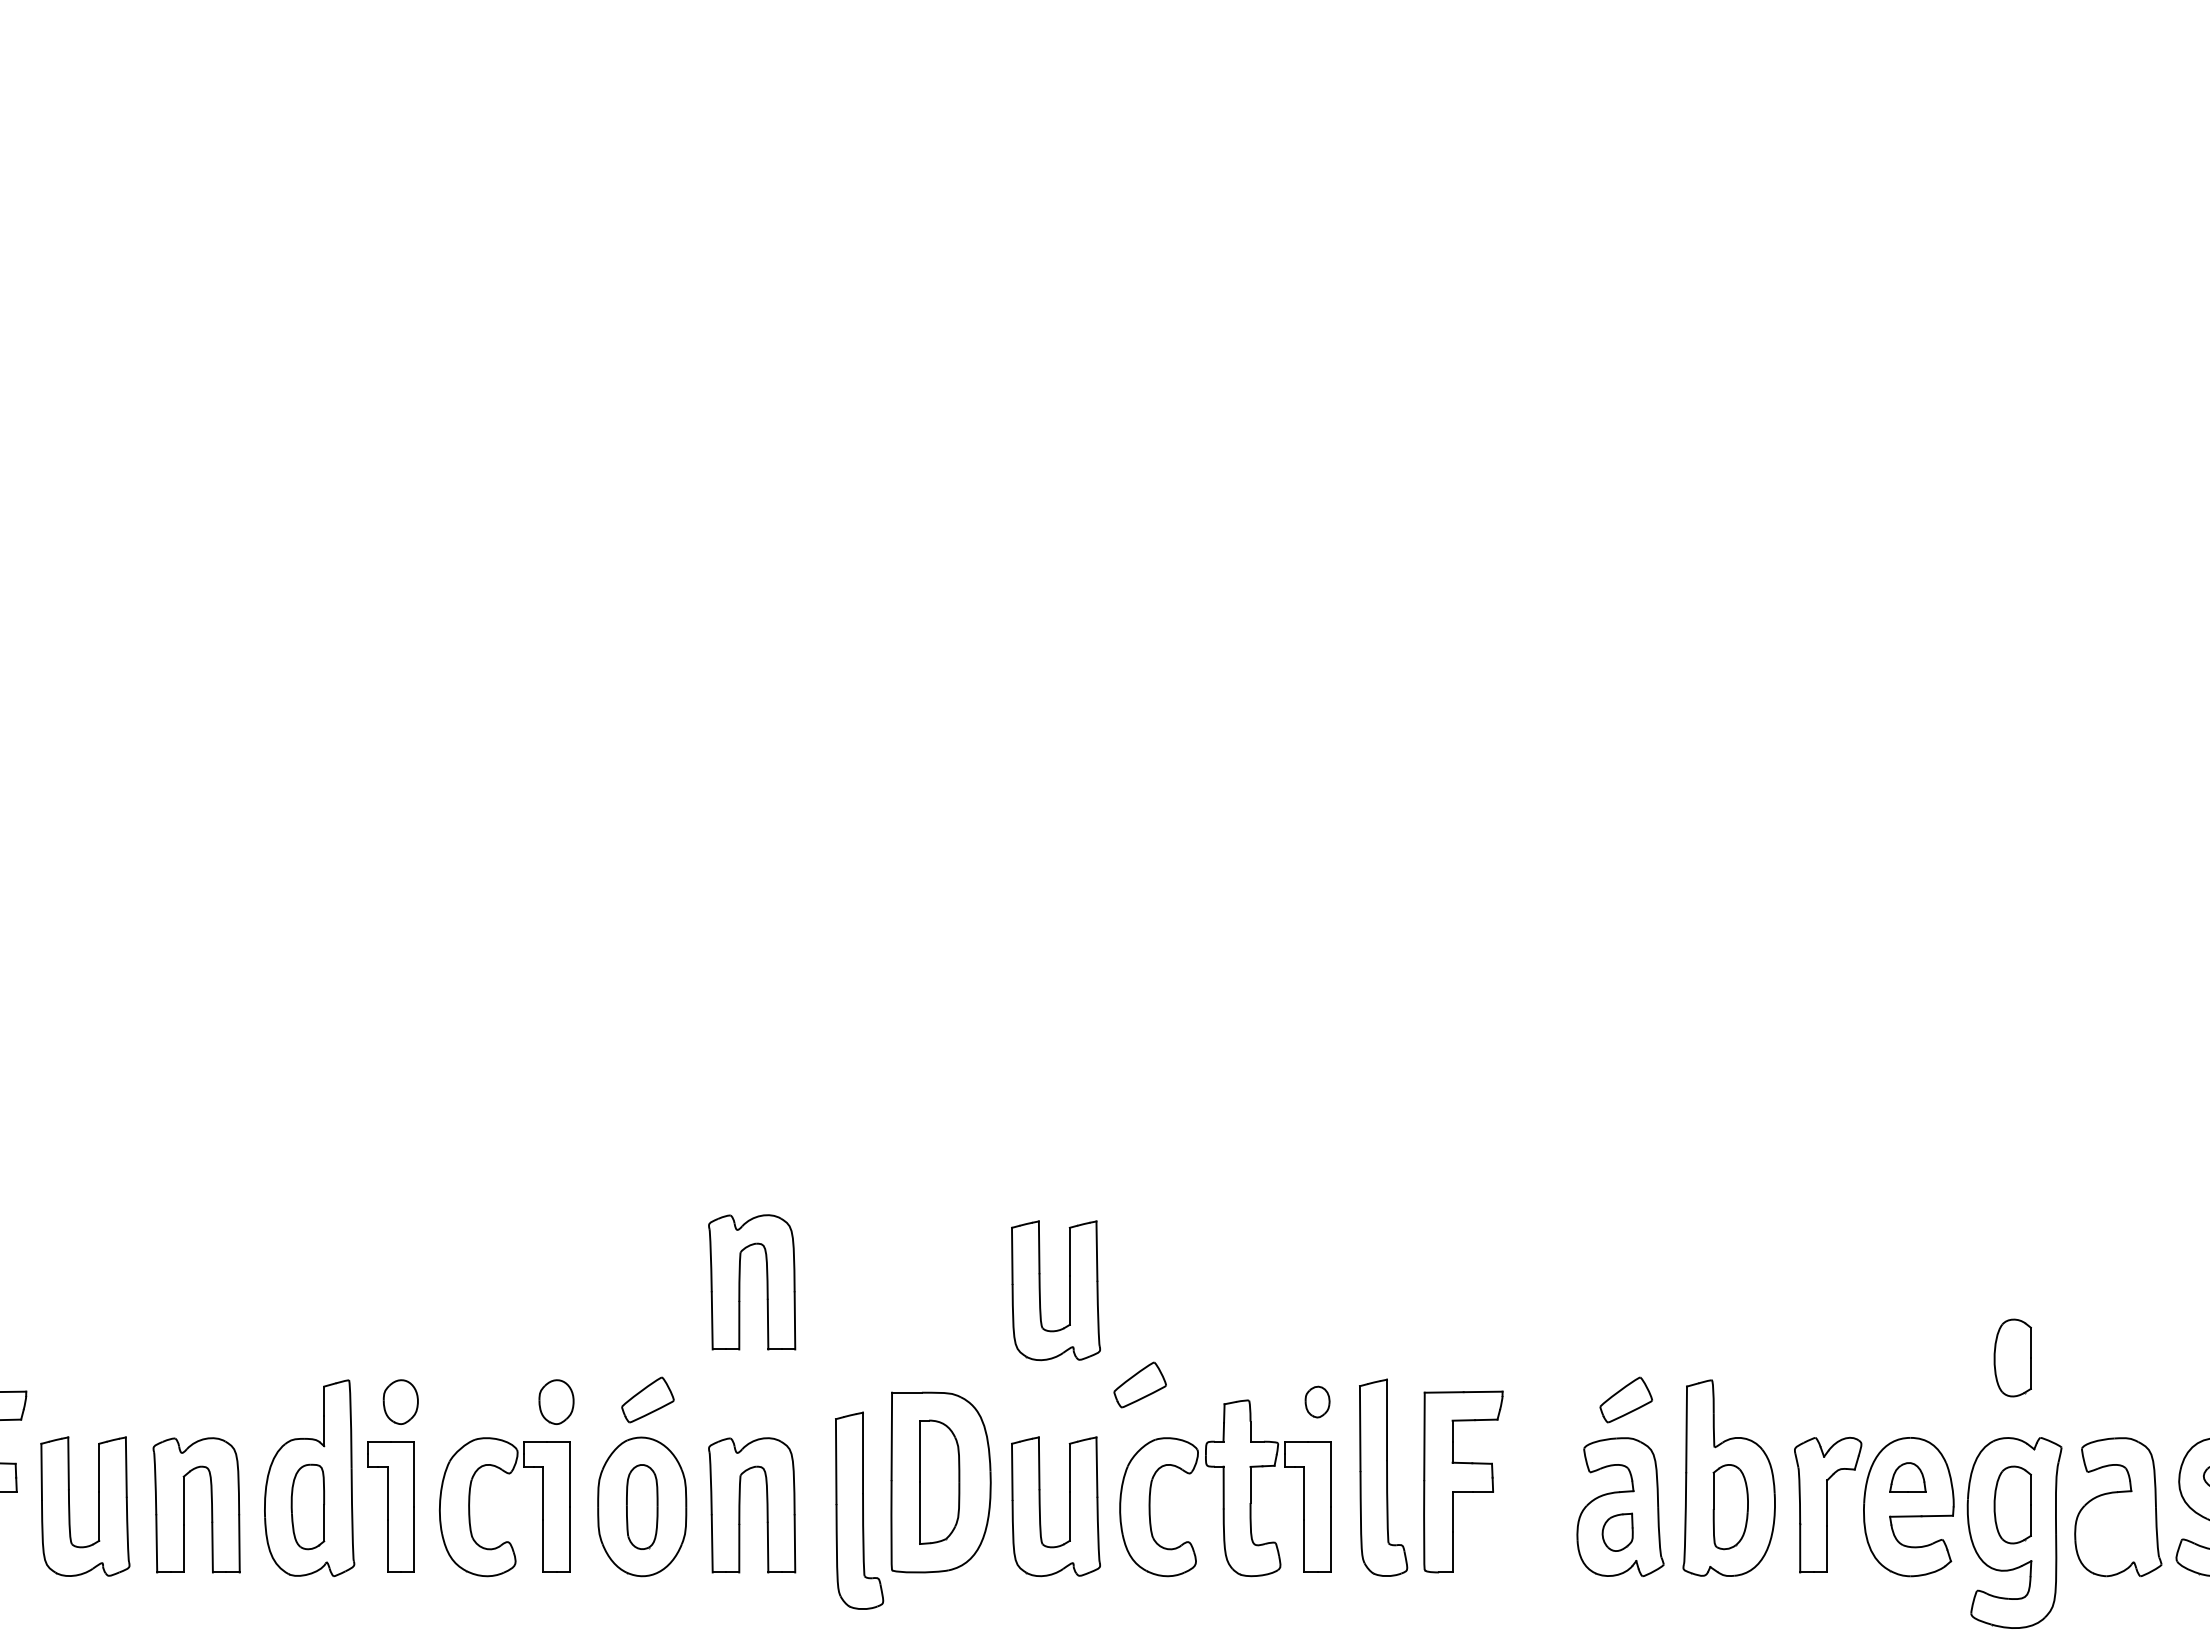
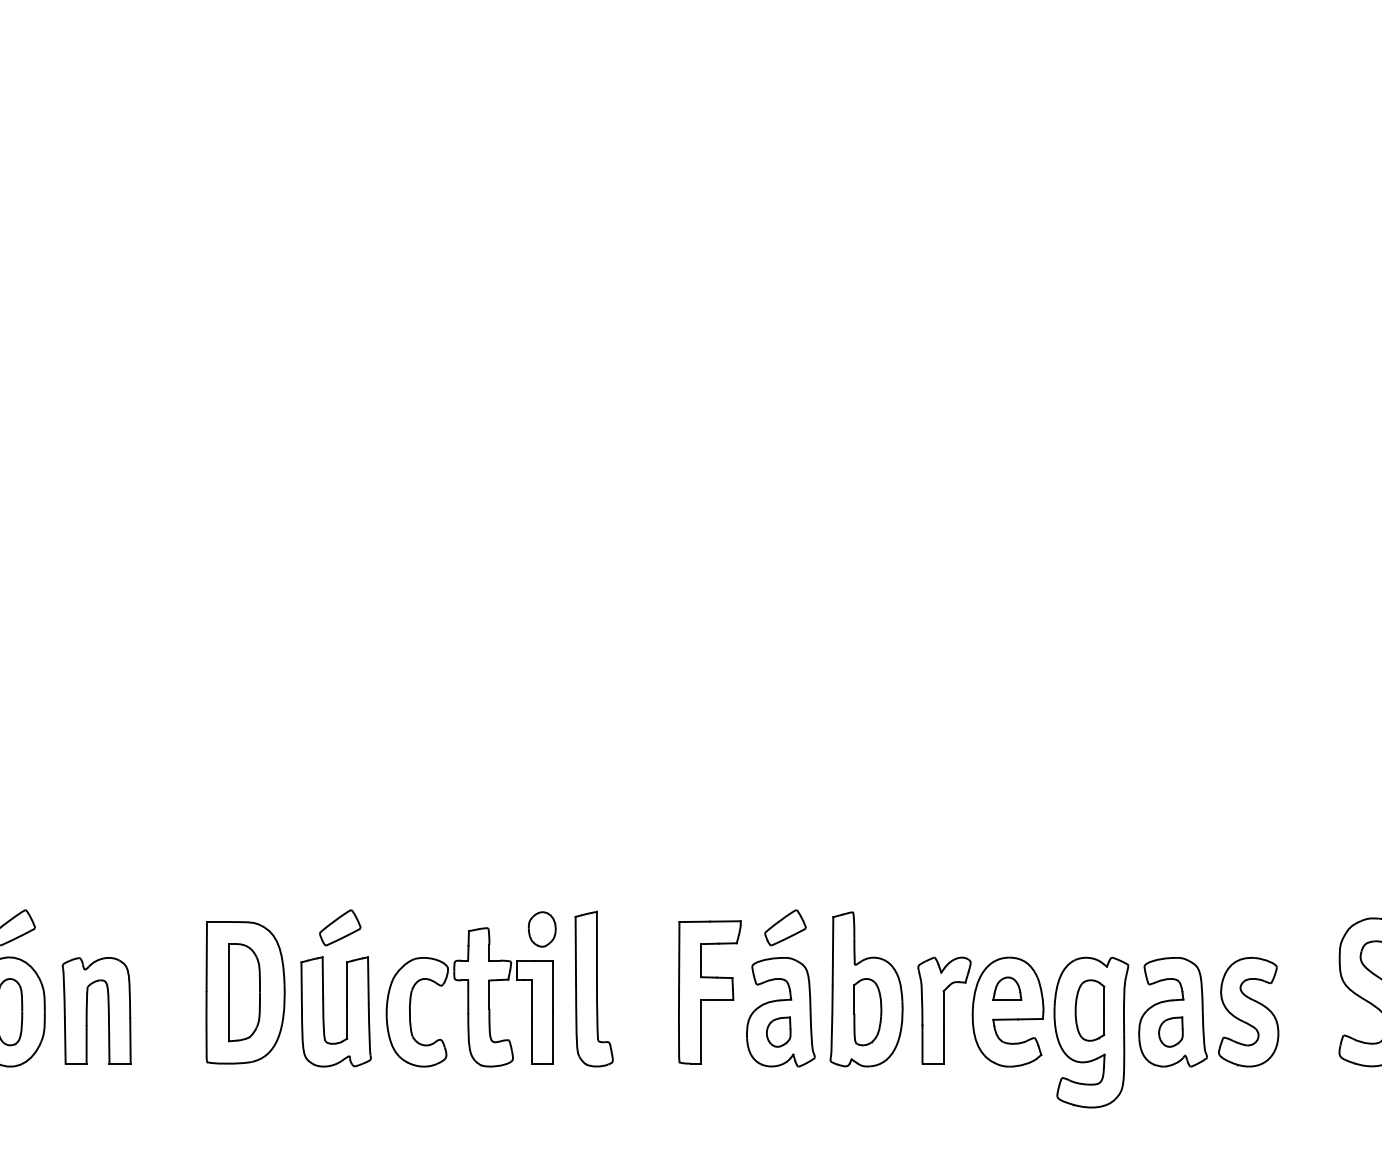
part: (740, 1282) -> (87, 835), removed
part: (1069, 1290) -> (346, 841), removed
part: (2012, 1357) -> (1089, 894), removed
part: (1139, 1384) -> (339, 927), moved
part: (1317, 1401) -> (542, 928), size x1.43
part: (1463, 1481) -> (709, 992), moved
part: (859, 1510) -> (181, 1014), removed
part: (2115, 1531) -> (1170, 1031), added

